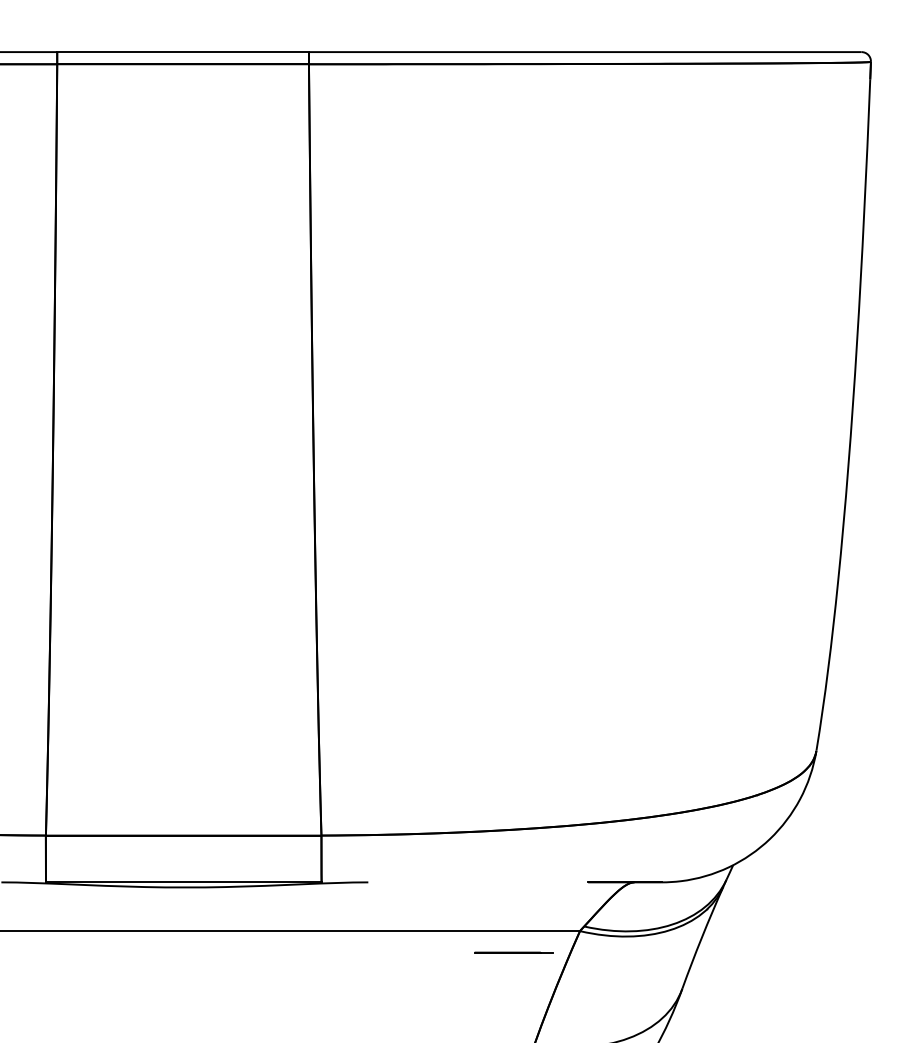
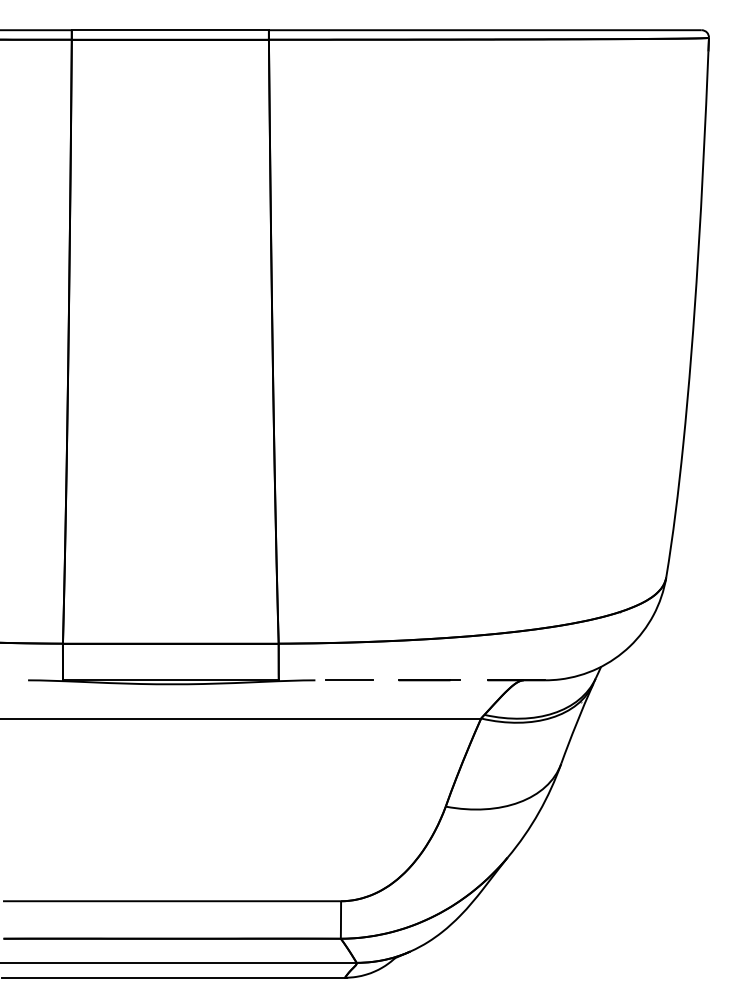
line: (410, 882) -> (348, 680), added
line: (514, 952) -> (429, 680), moved

